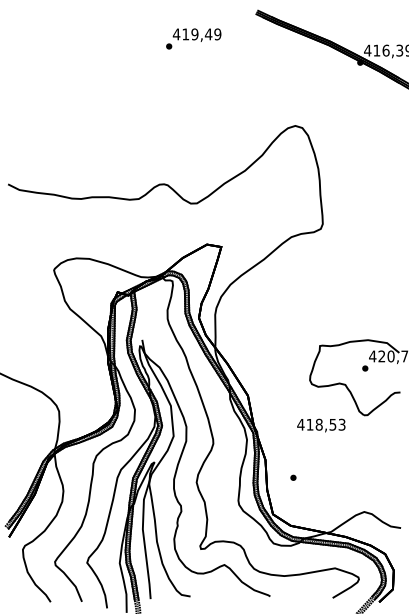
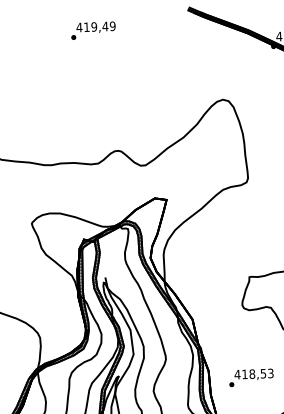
text: (193, 38) -> (93, 30), moved
text: (321, 425) -> (254, 374), moved

